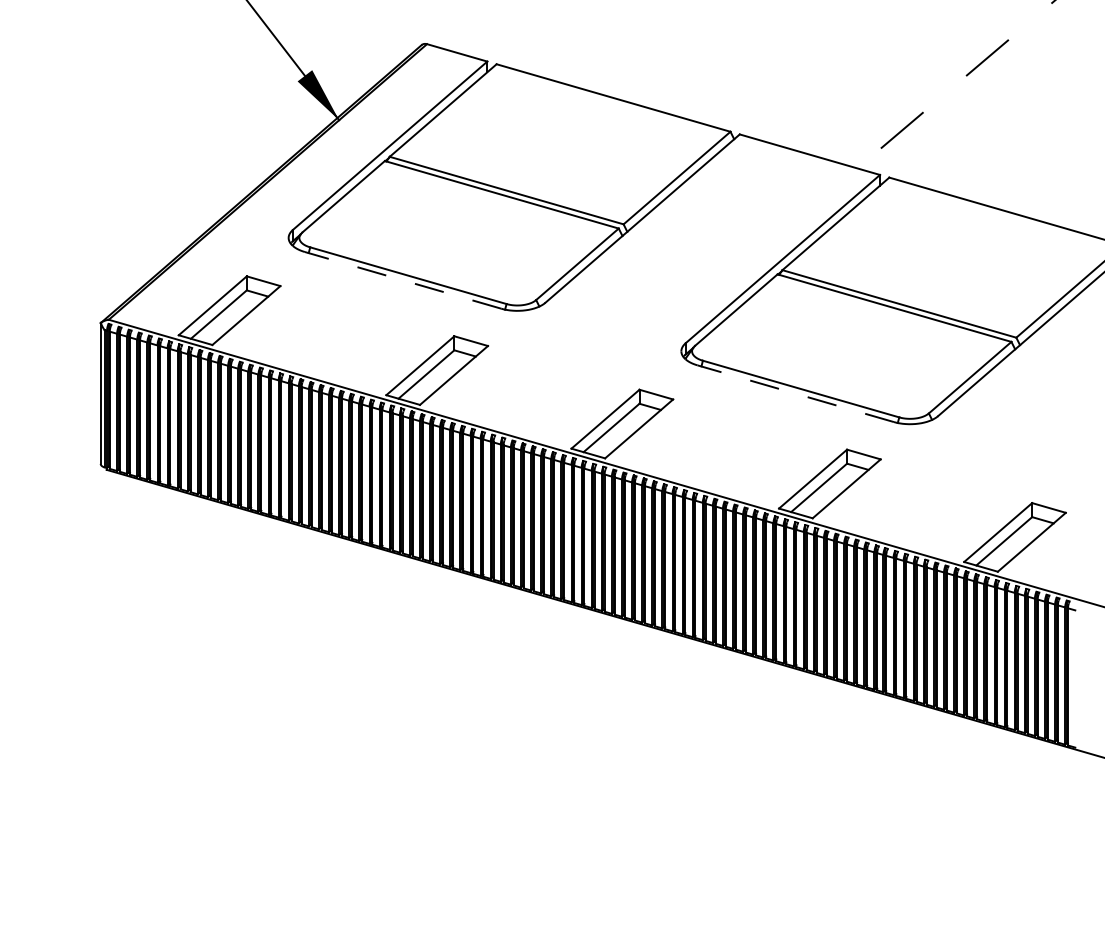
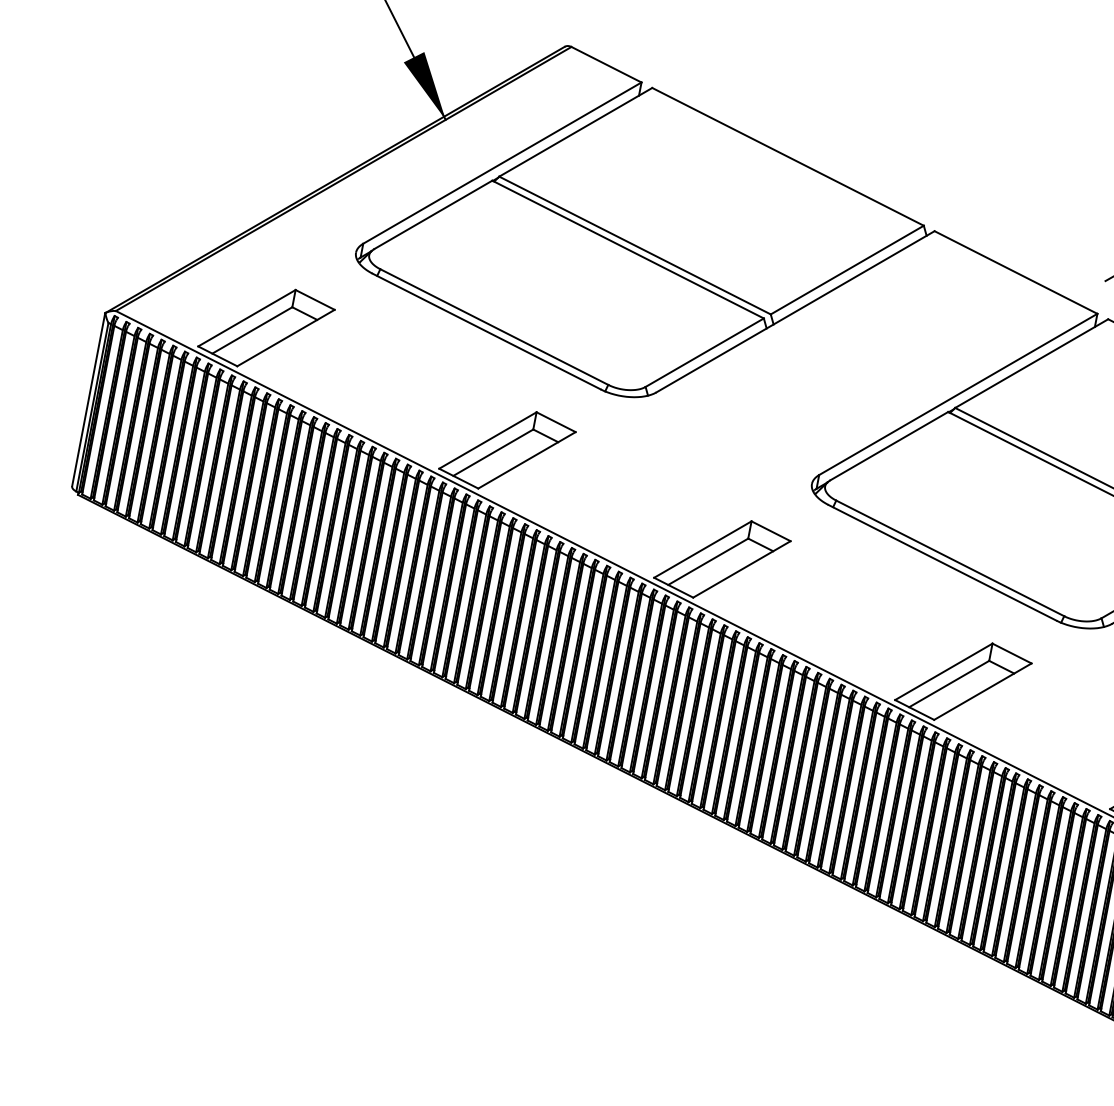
line: (402, 280) -> (485, 331), dashed -> solid
line: (795, 393) -> (942, 562), dashed -> solid

